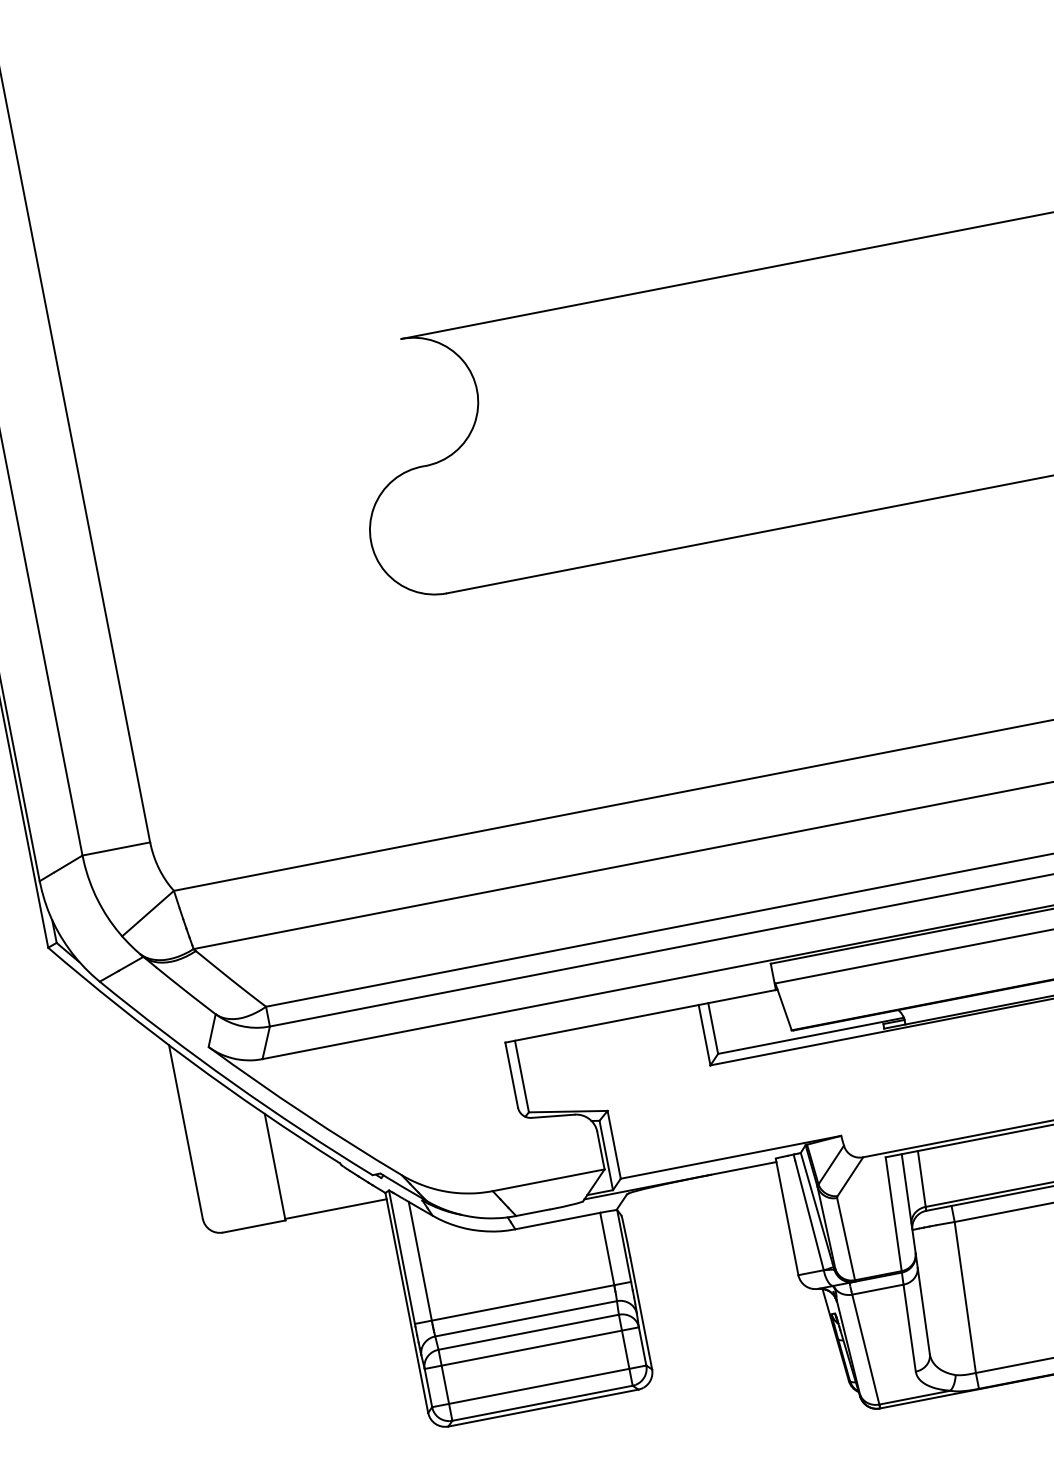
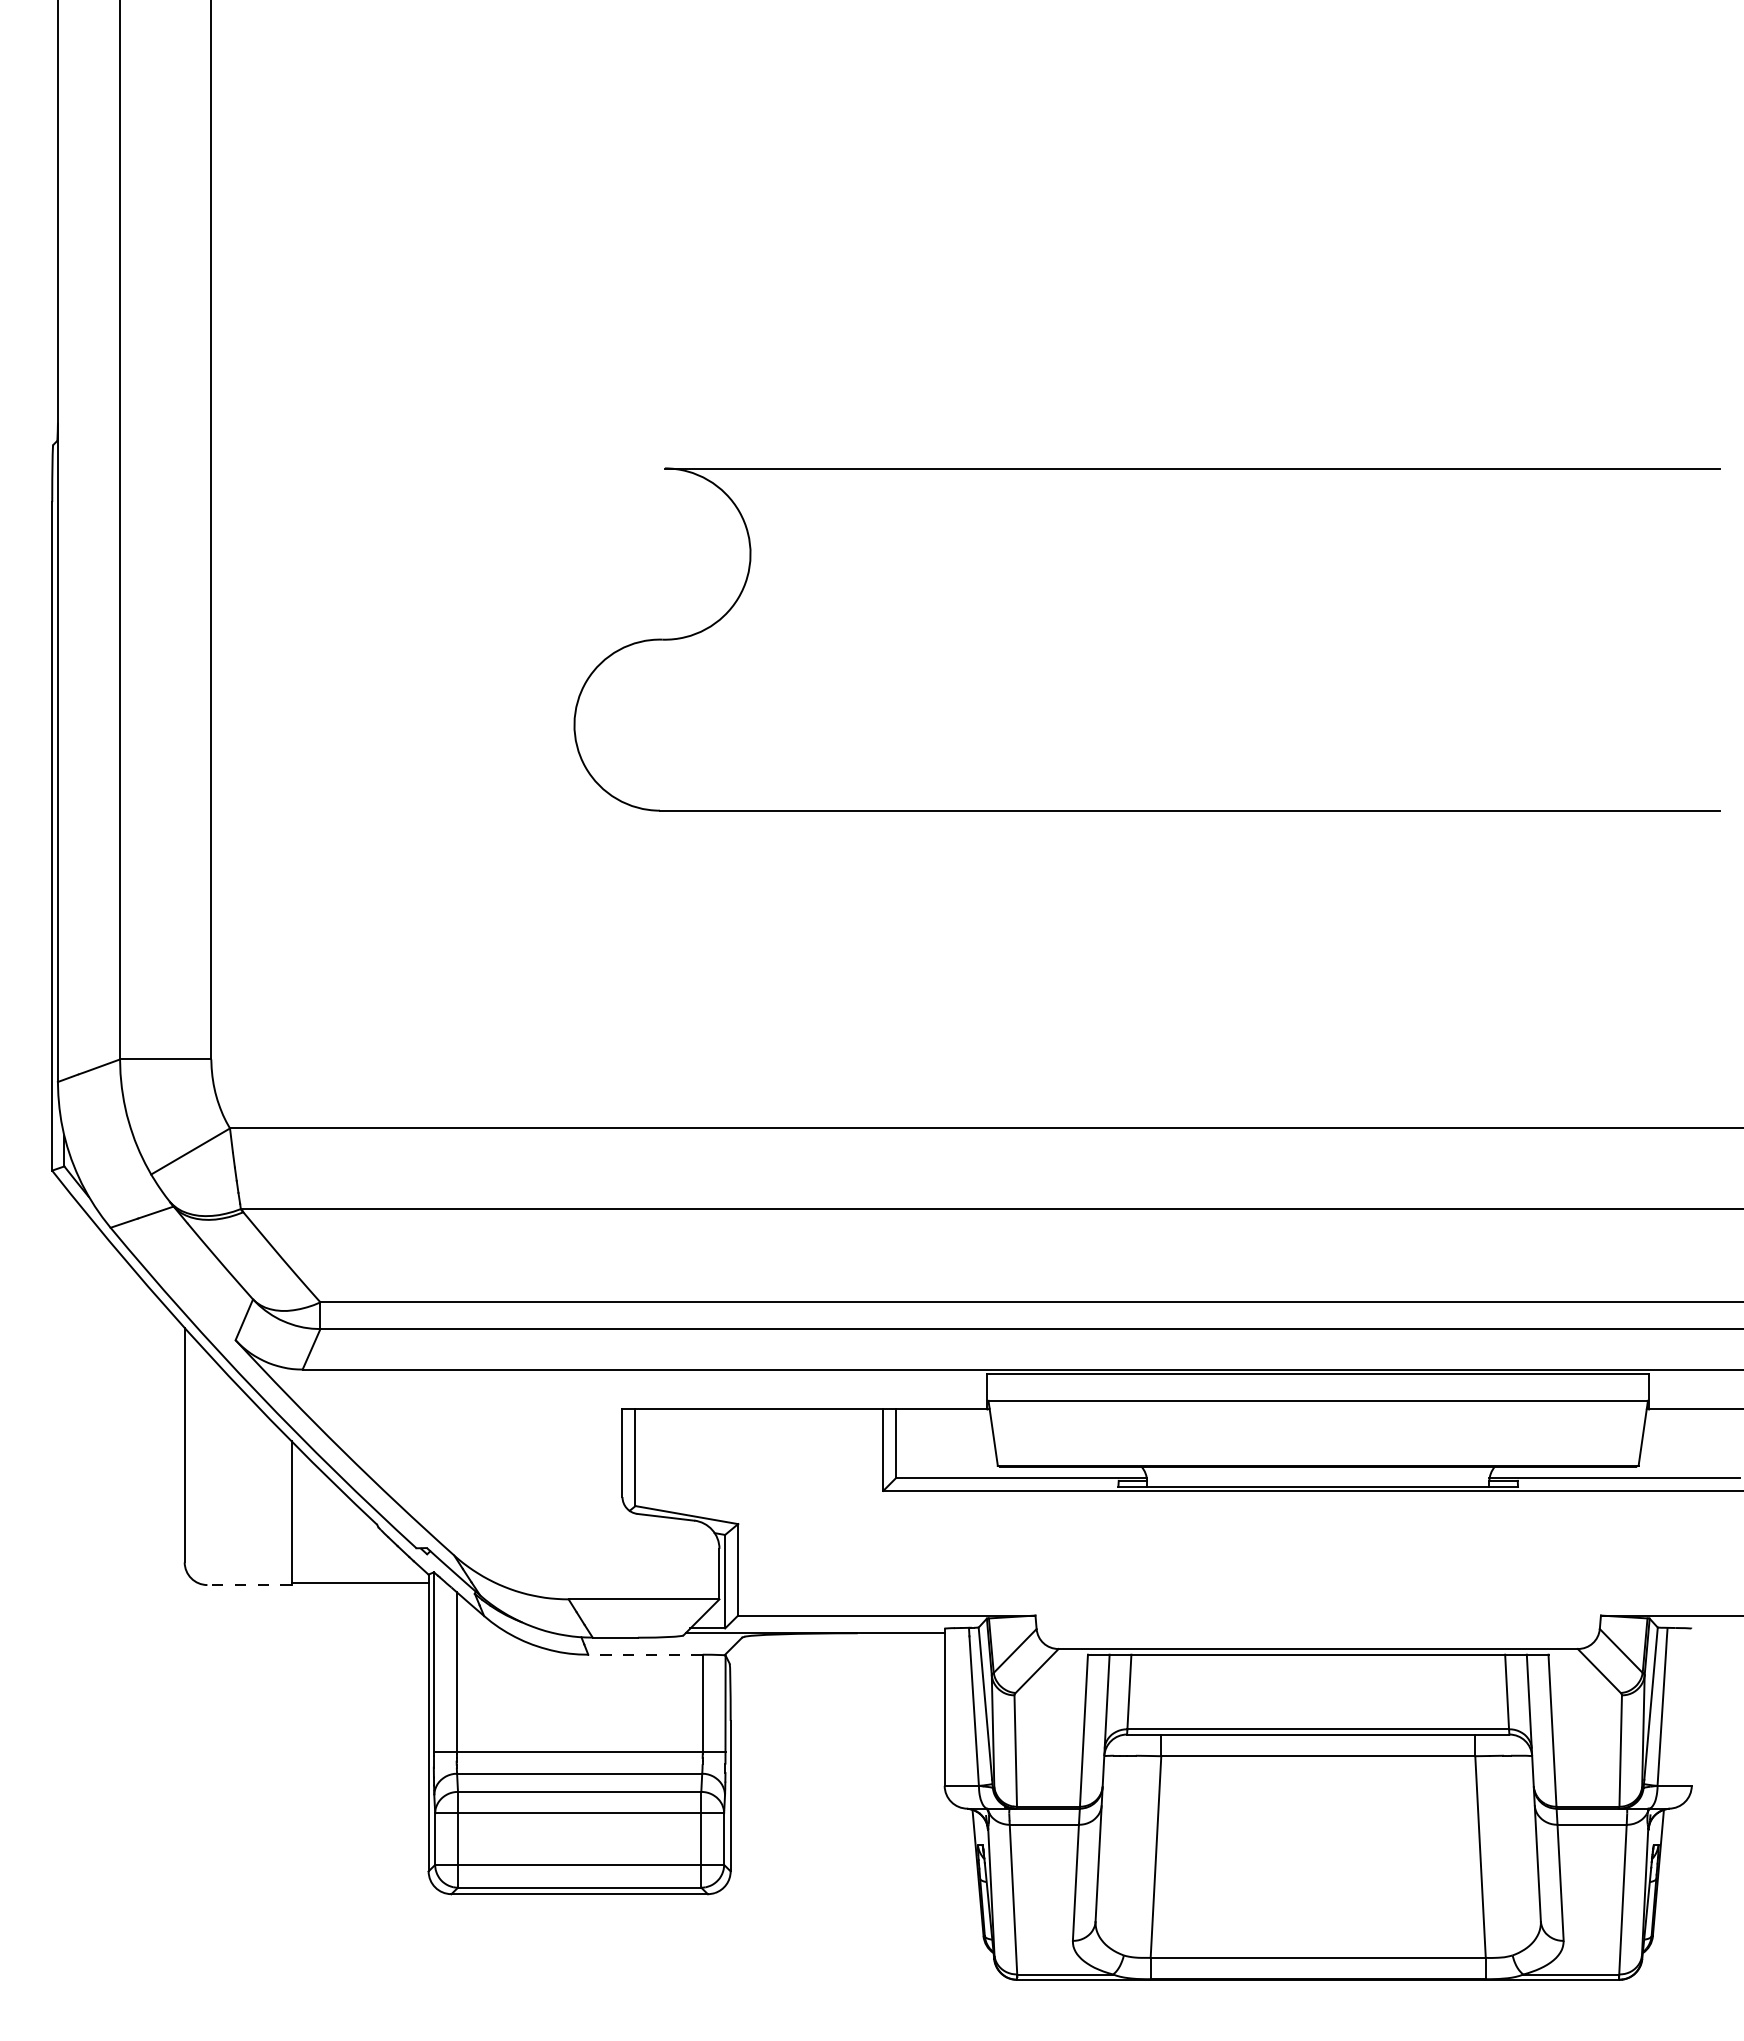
line: (557, 1220) -> (645, 1654), solid -> dashed
line: (254, 1226) -> (249, 1585), solid -> dashed

